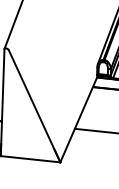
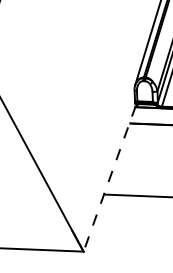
line: (78, 119) -> (109, 178), solid -> dashed

